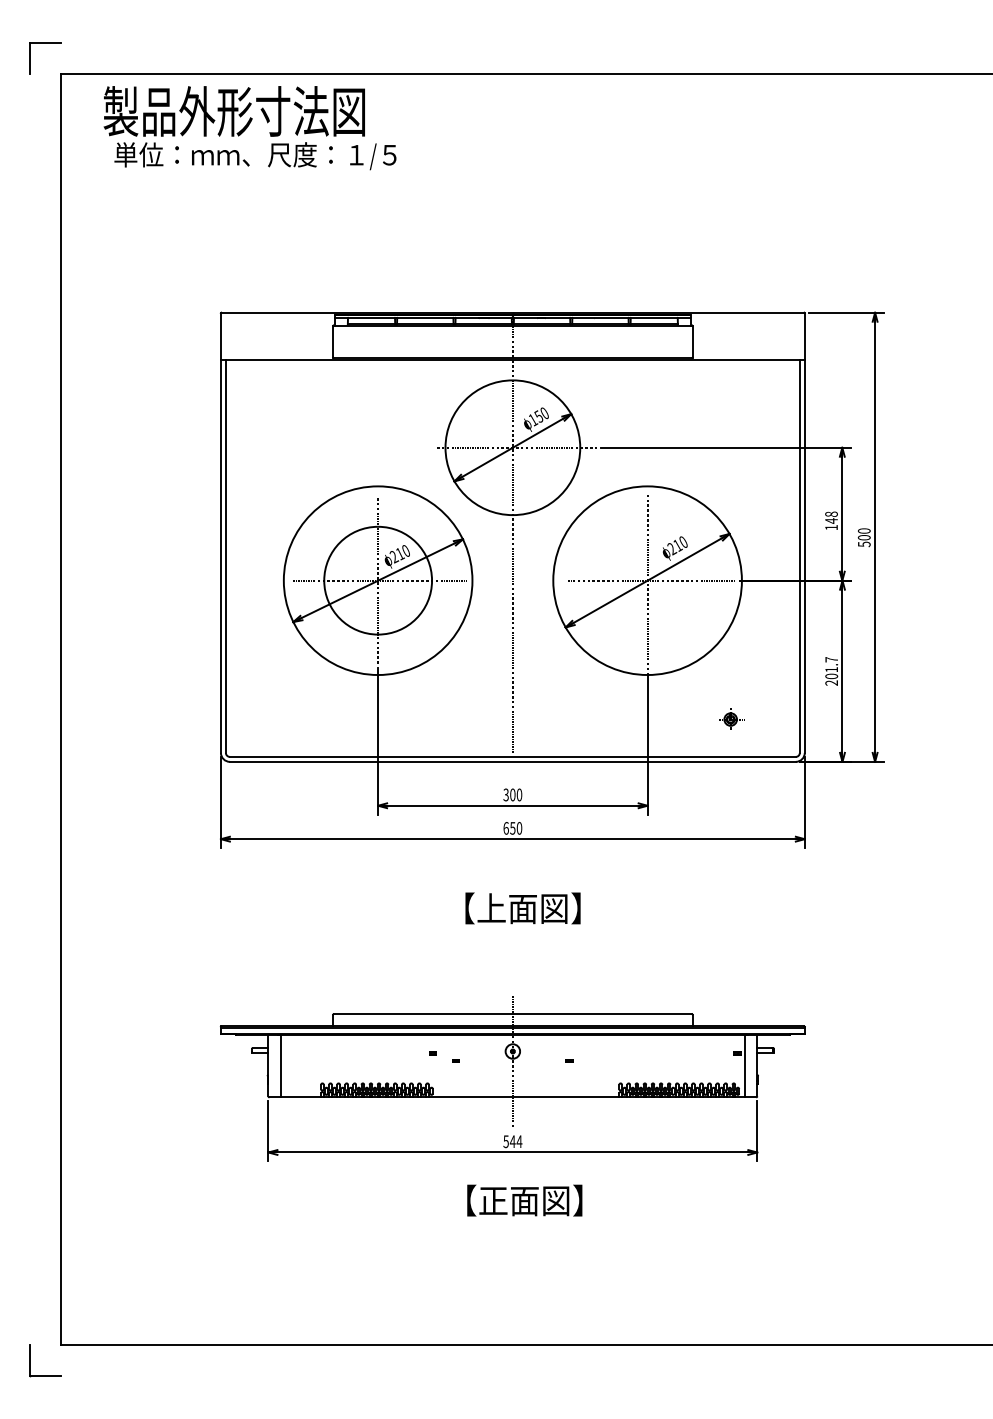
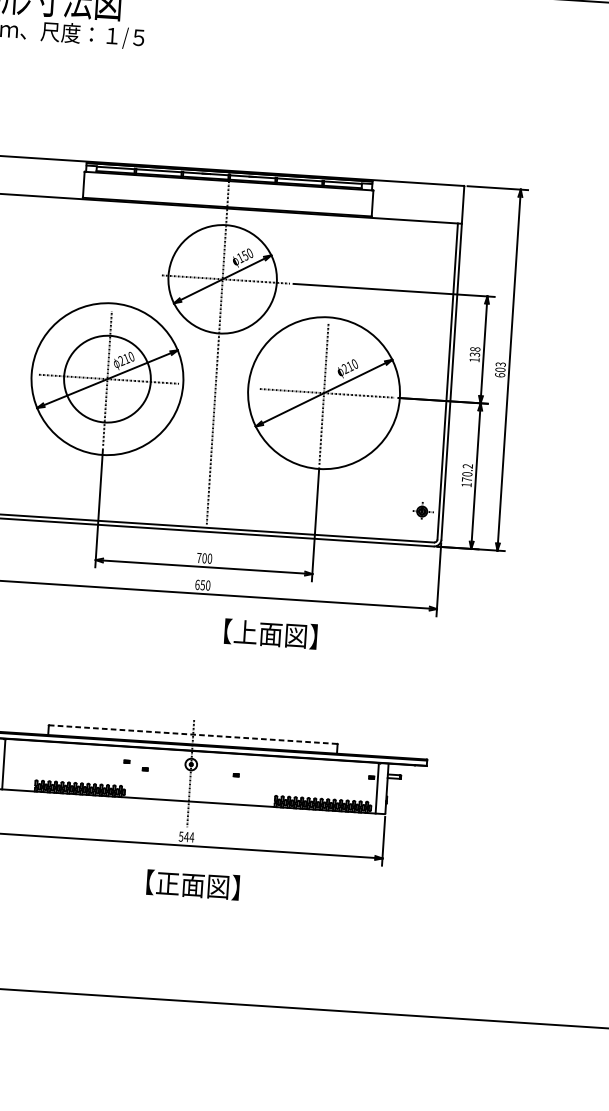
text: (831, 520) -> (474, 354), 148 -> 138
text: (863, 537) -> (499, 369), 500 -> 603
text: (831, 671) -> (467, 475), 201.7 -> 170.2
part: (731, 718) -> (422, 510), moved
text: (505, 794) -> (198, 557), 300 -> 700
text: (522, 908) -> (270, 634), moved
line: (512, 1014) -> (192, 734), solid -> dashed

